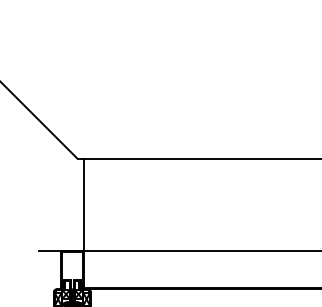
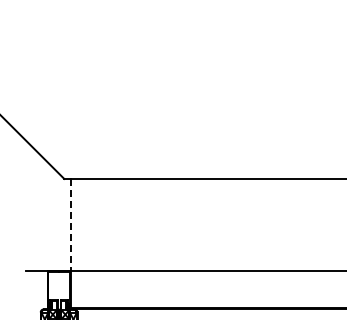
line: (83, 205) -> (70, 225), solid -> dashed

